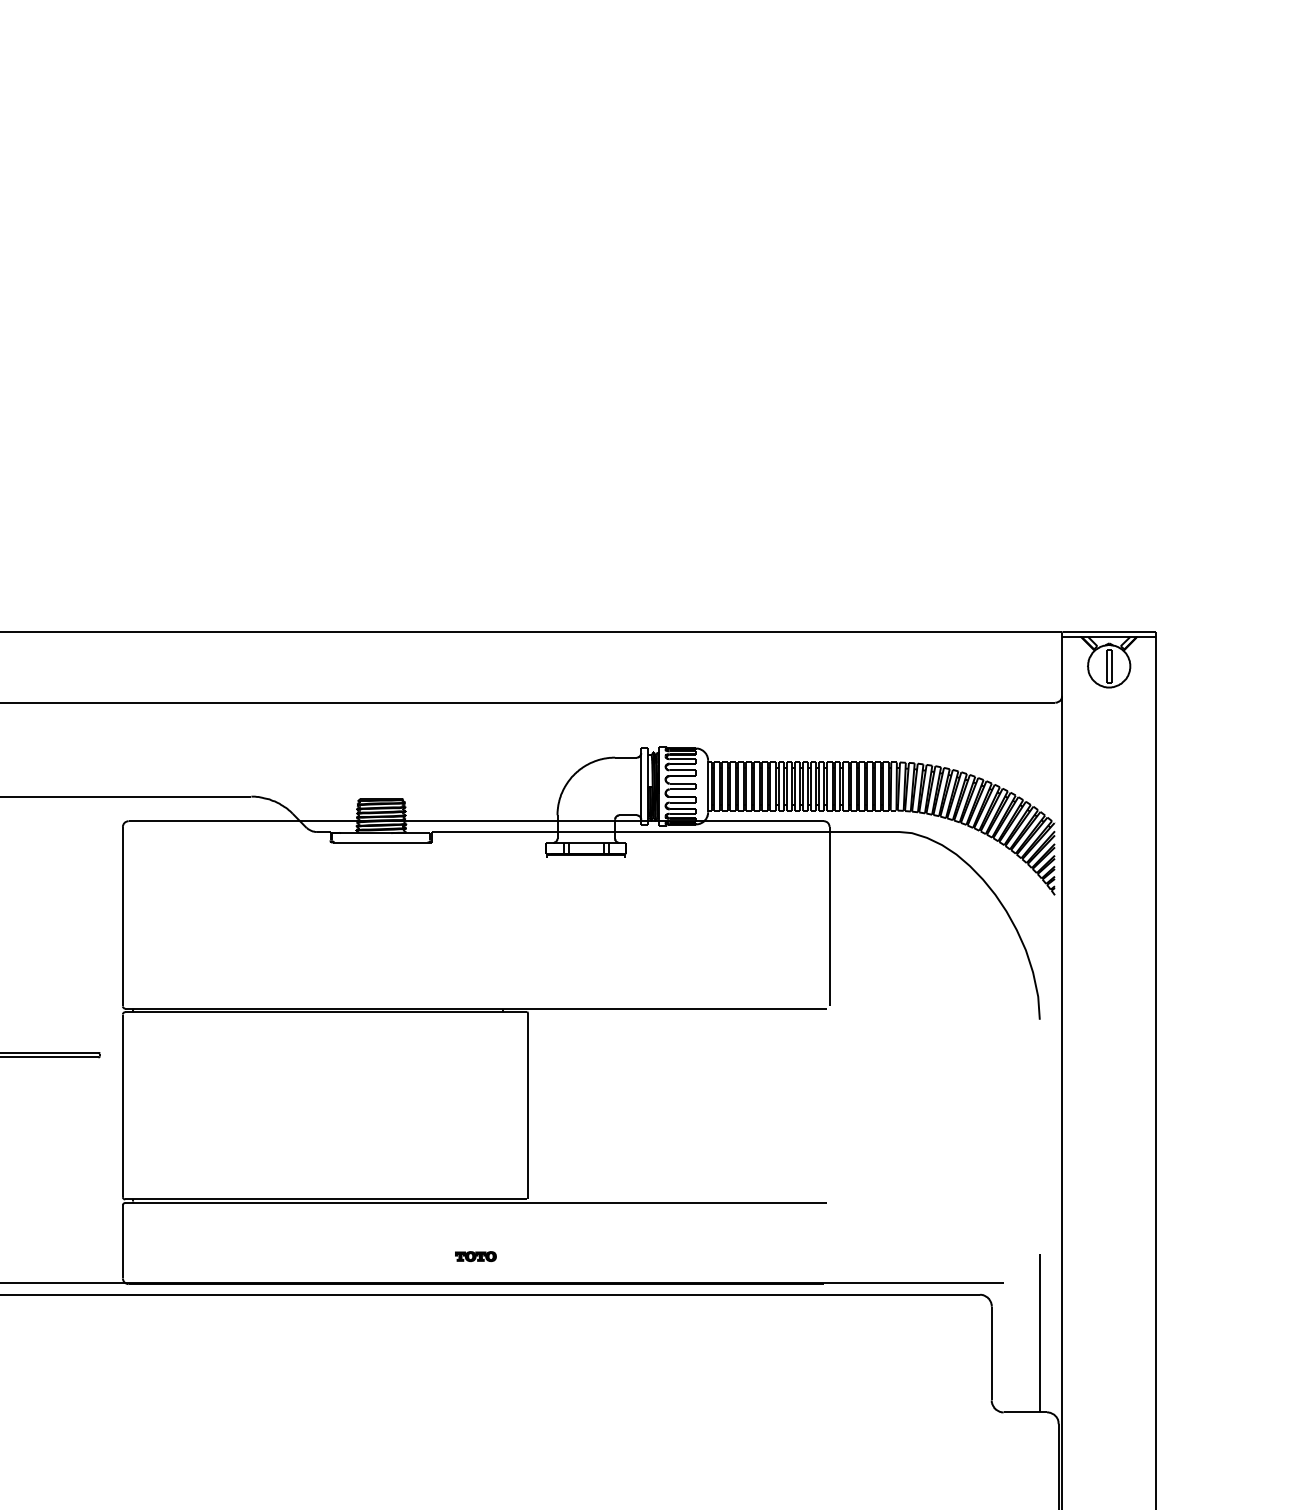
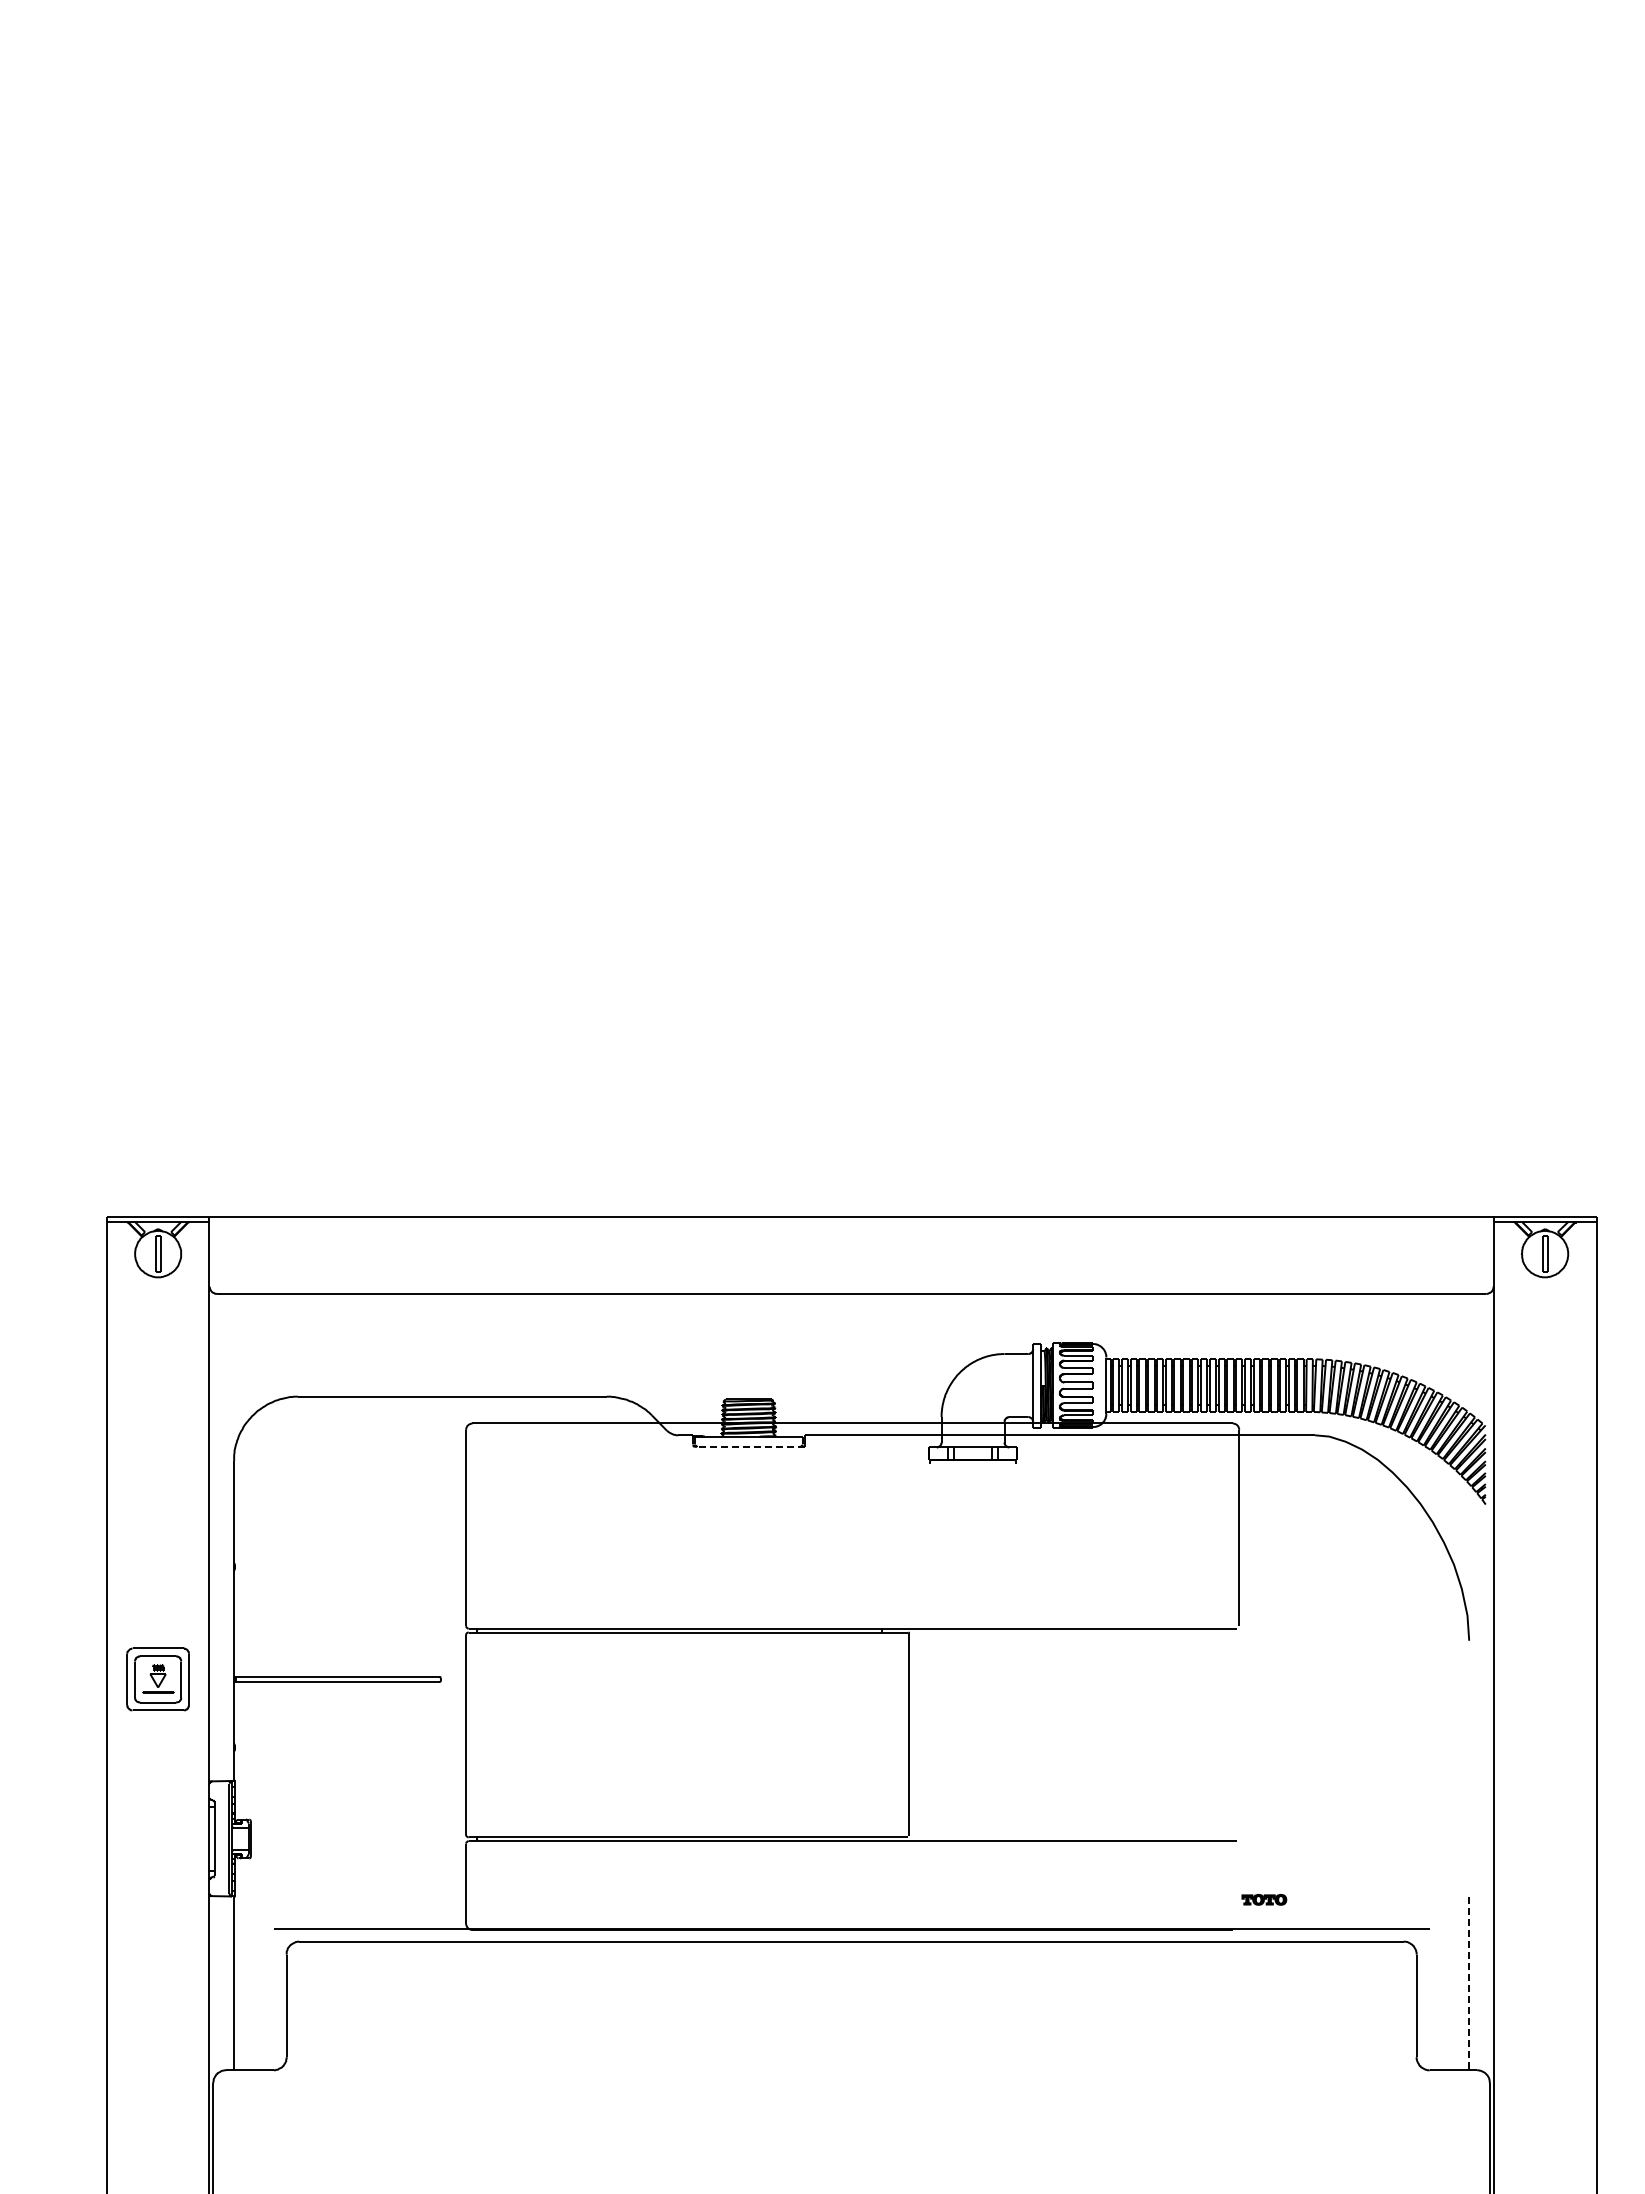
line: (382, 843) -> (750, 1447), solid -> dashed
part: (476, 1256) -> (1264, 1899), moved
line: (1040, 1333) -> (1469, 1984), solid -> dashed

